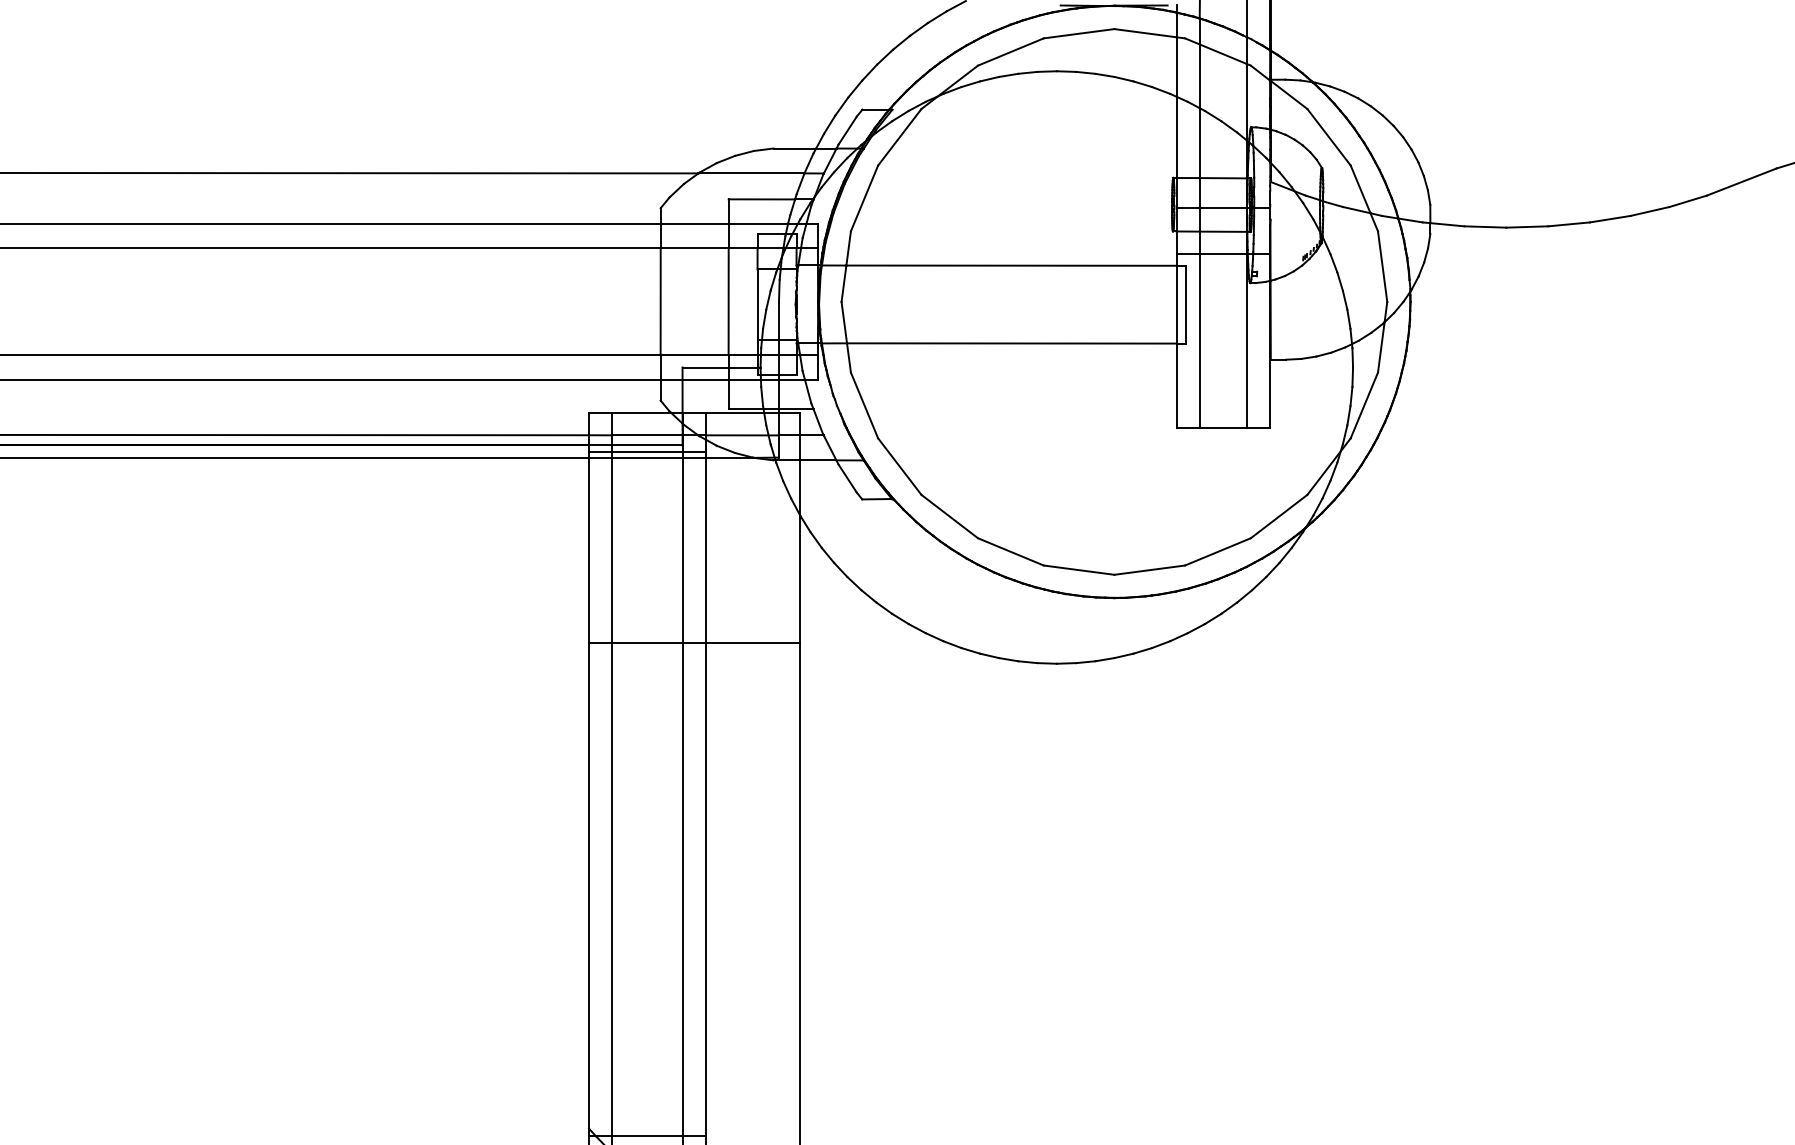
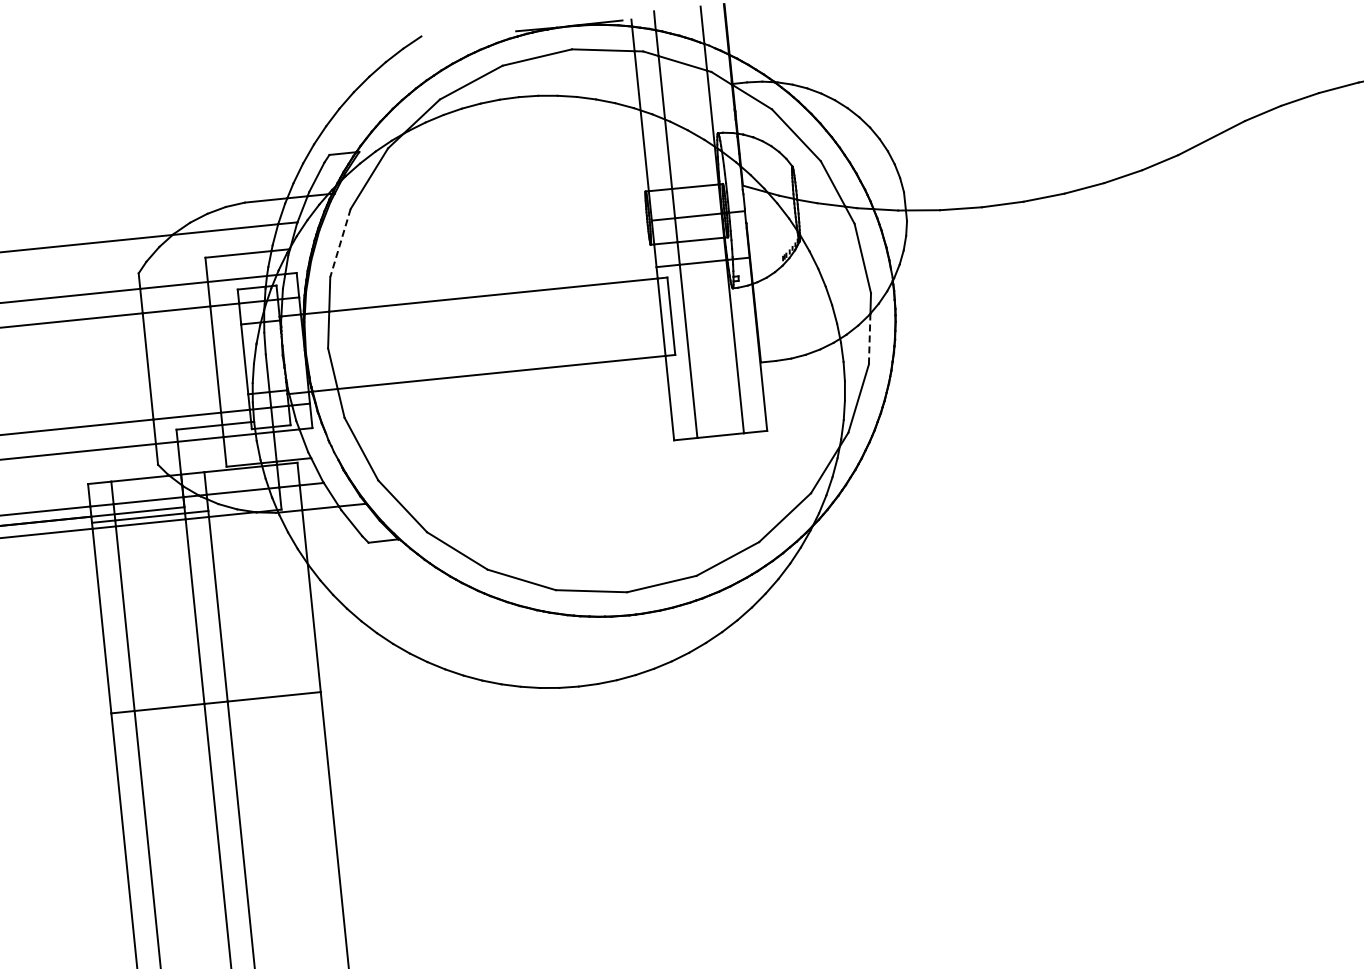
line: (864, 198) -> (340, 243), solid -> dashed
line: (1381, 346) -> (869, 338), solid -> dashed

